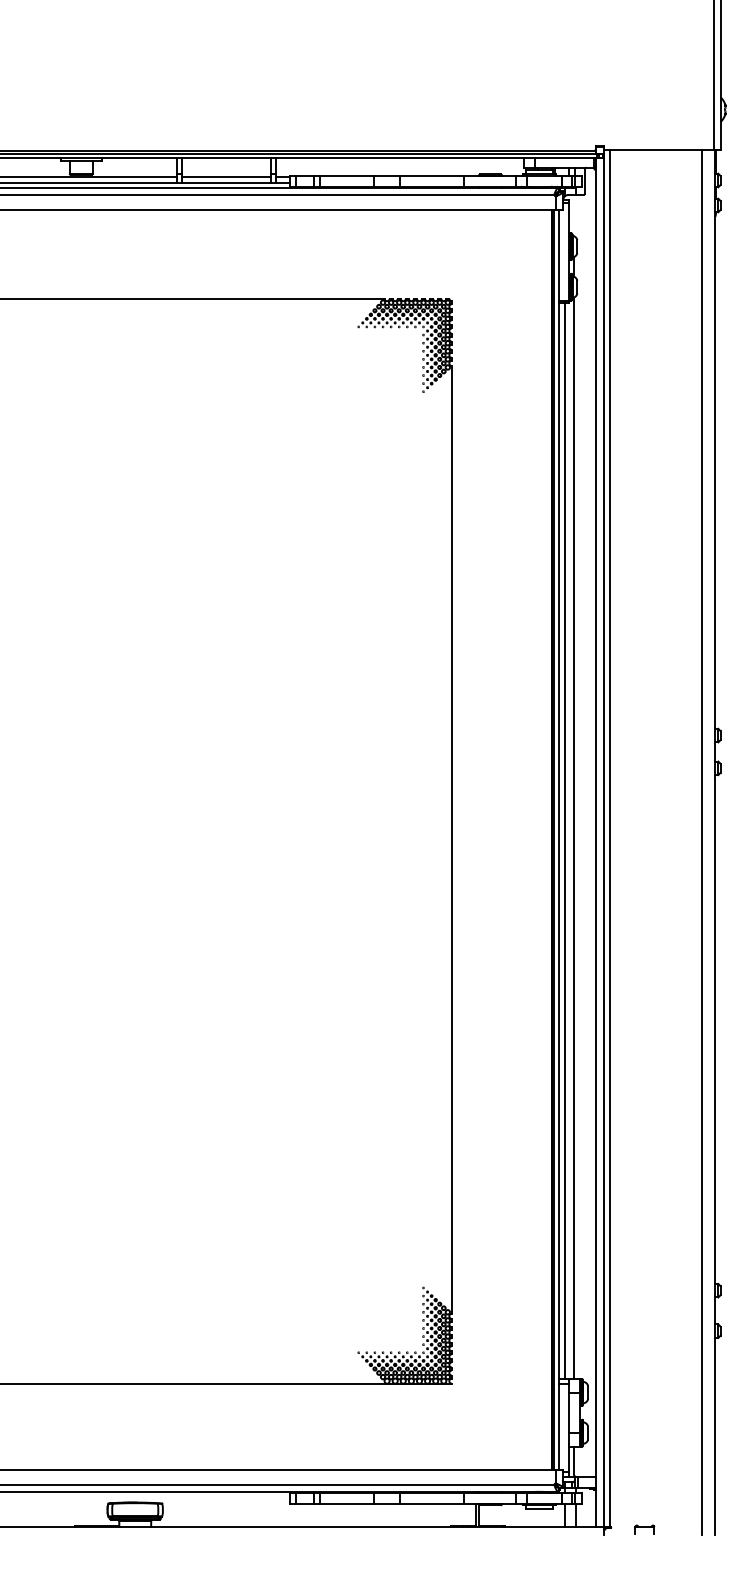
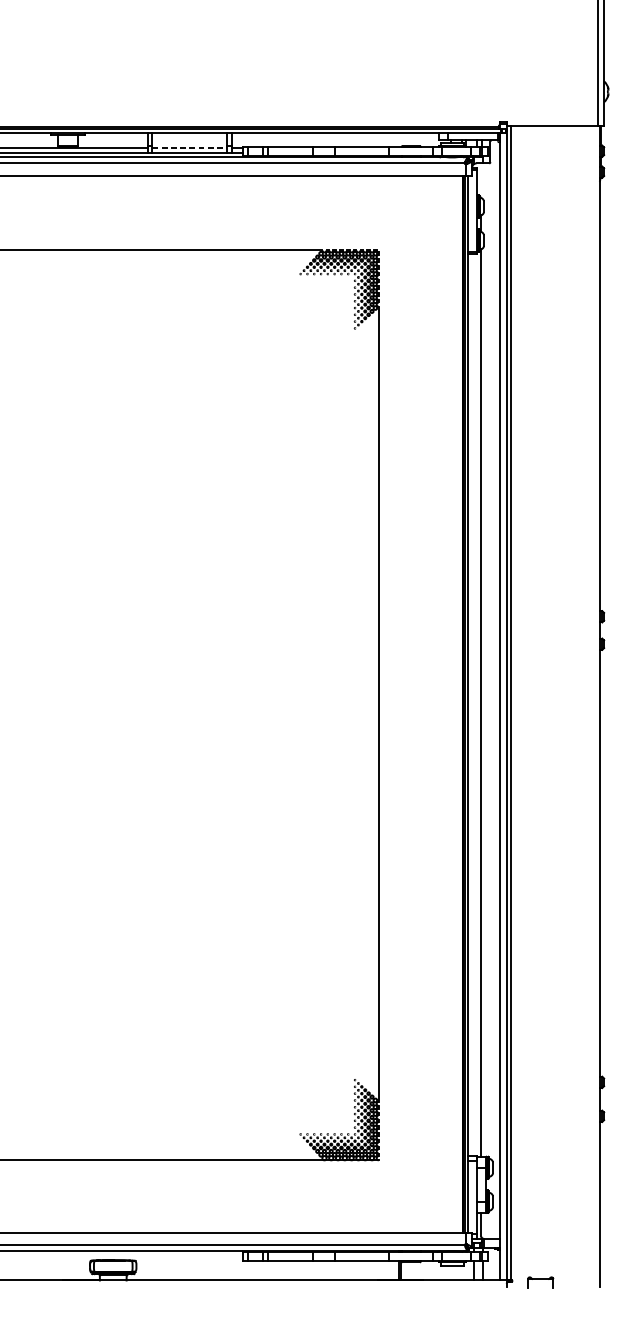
line: (226, 177) -> (189, 148), solid -> dashed
line: (565, 840) -> (474, 704), removed
line: (701, 842) -> (588, 706), removed
part: (644, 1529) -> (540, 1282), size x1.6

